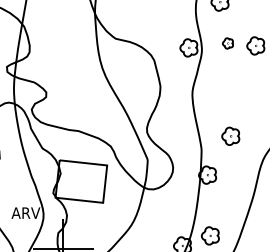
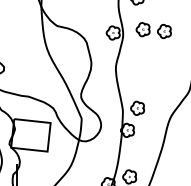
part: (227, 43) -> (142, 29), size x1.67
part: (230, 135) -> (137, 107), moved

